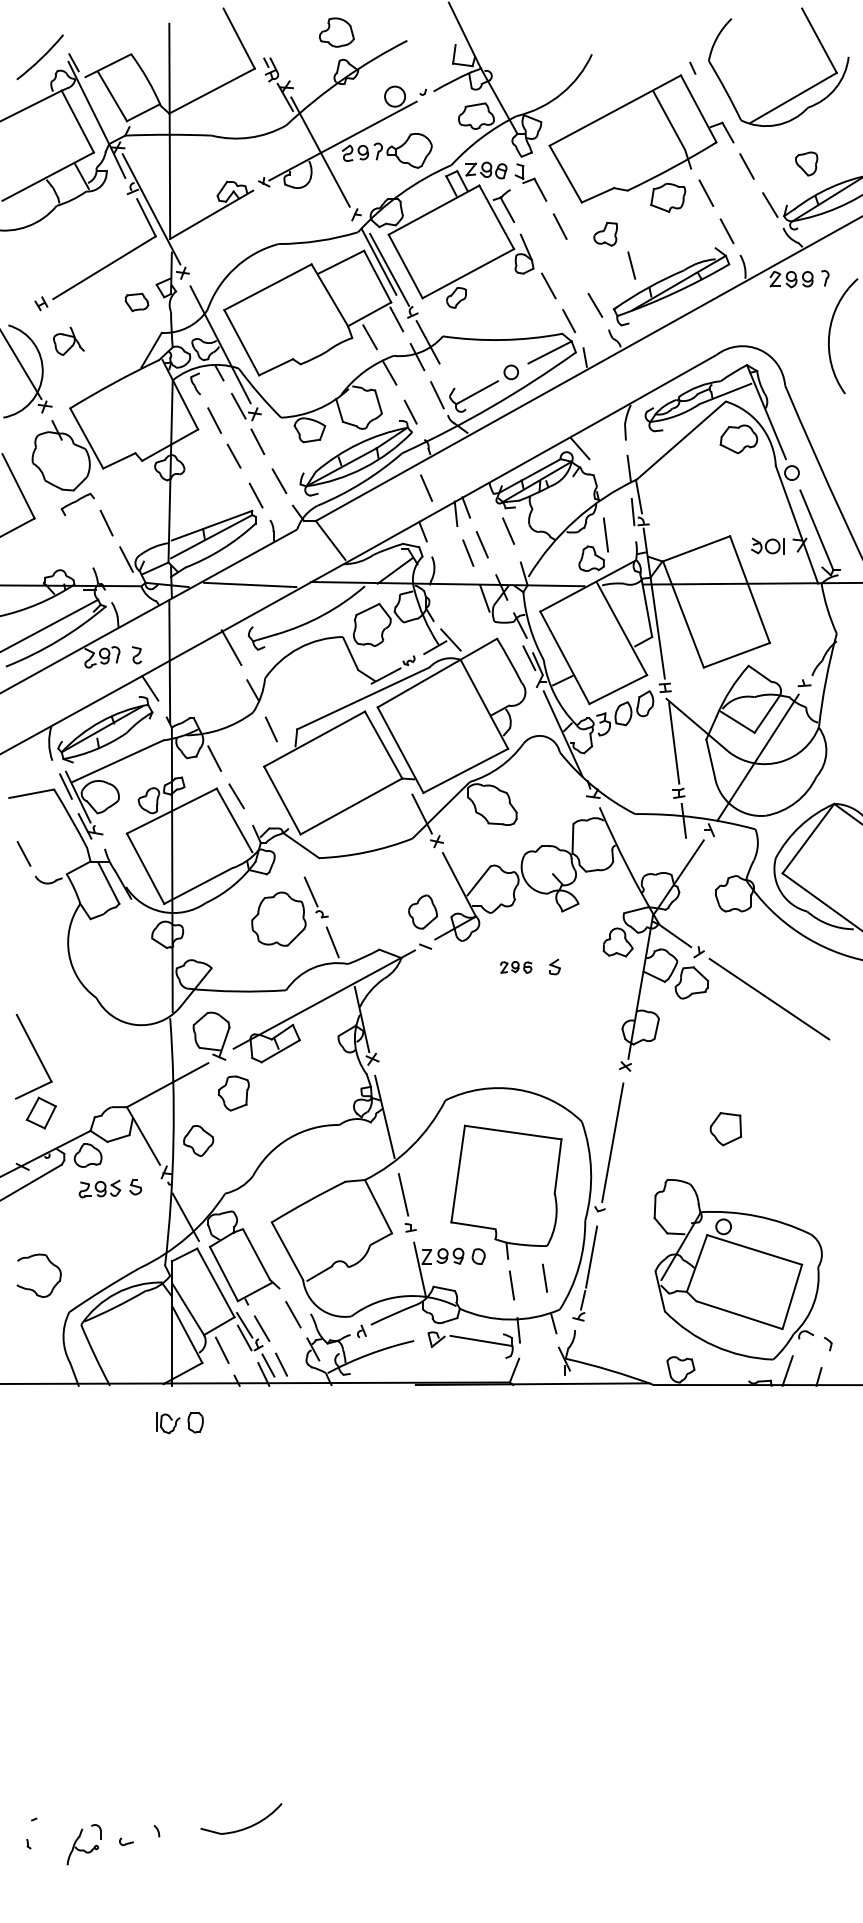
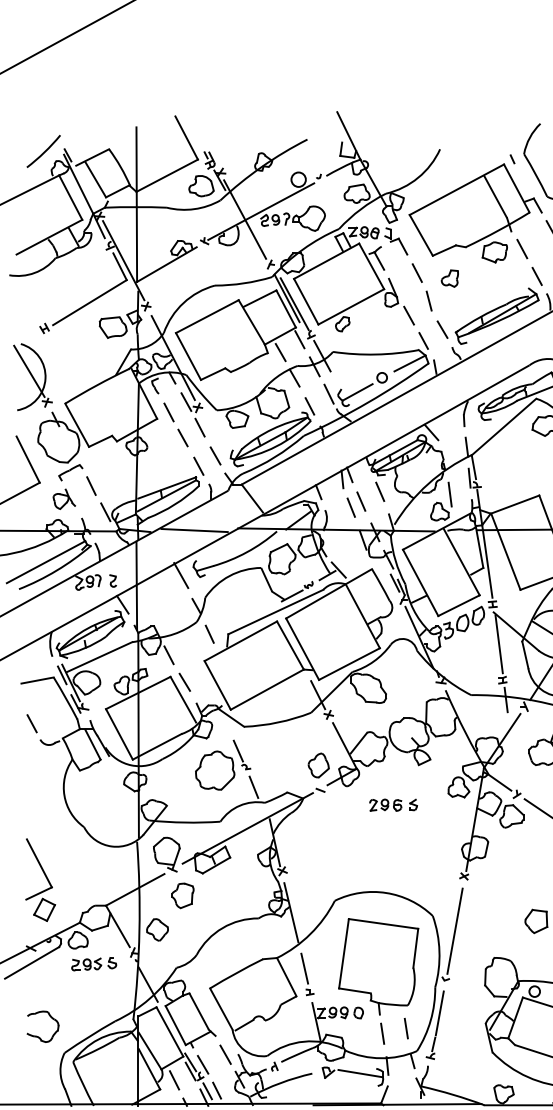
part: (336, 32) -> (201, 186), moved
line: (631, 265) -> (428, 301), moved
part: (136, 302) -> (112, 327), size x1.67
part: (68, 340) -> (64, 498), moved
line: (426, 487) -> (321, 460), removed
part: (515, 967) -> (385, 805), size x1.43

